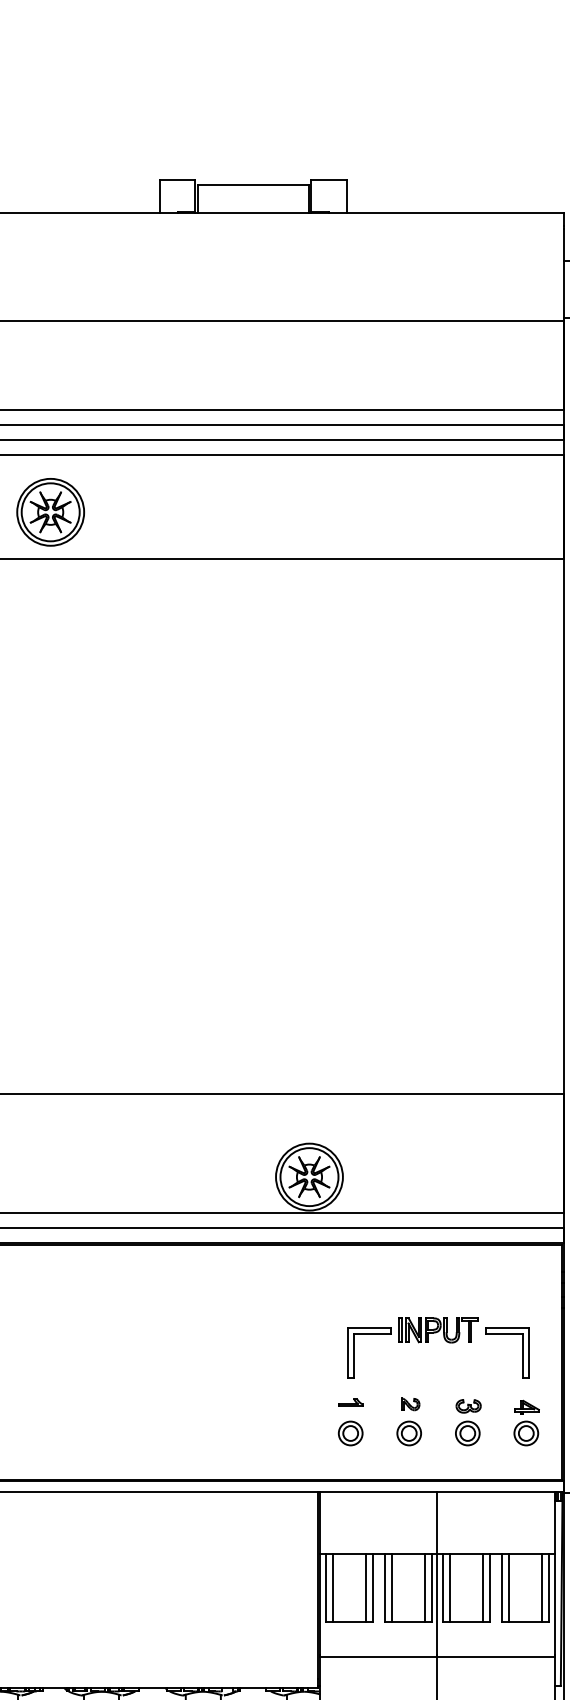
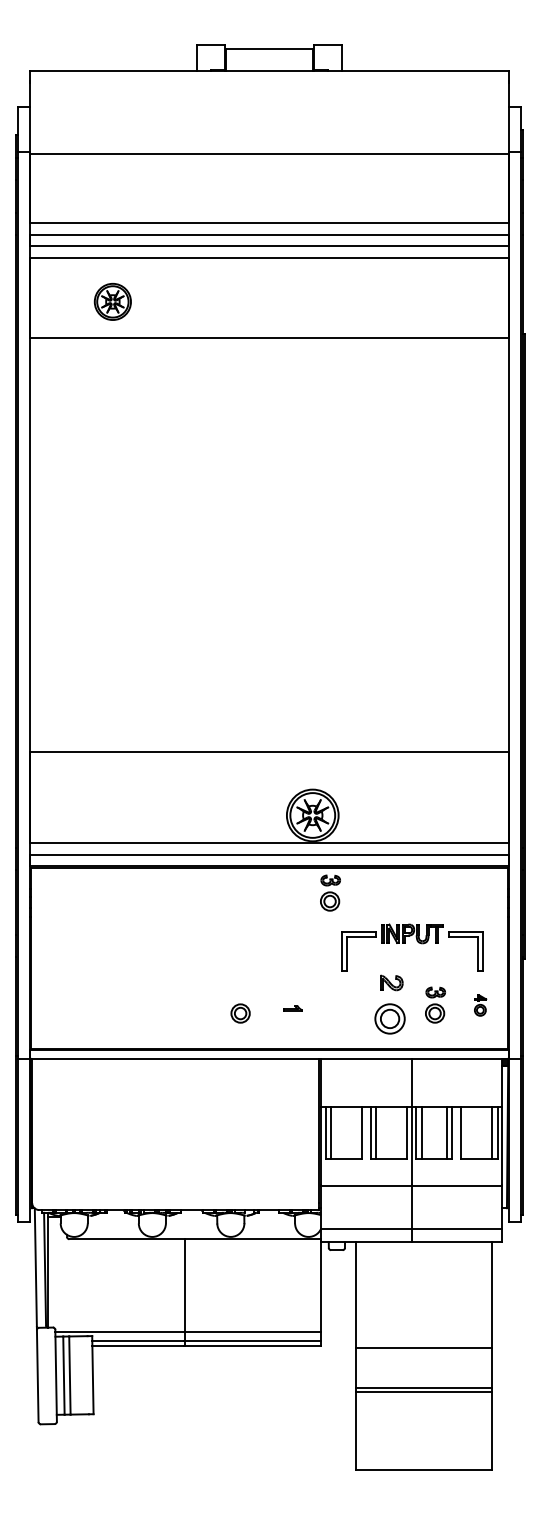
part: (50, 511) -> (112, 301), size x0.7
part: (332, 1276) -> (330, 892), added
part: (350, 1402) -> (292, 1008), moved
part: (408, 1421) -> (389, 1004), size x1.6
part: (526, 1423) -> (480, 1005), size x0.6
part: (350, 1433) -> (240, 1013), moved
line: (366, 1587) -> (356, 1132), removed
line: (424, 1587) -> (401, 1132), removed
line: (508, 1587) -> (466, 1132), removed

